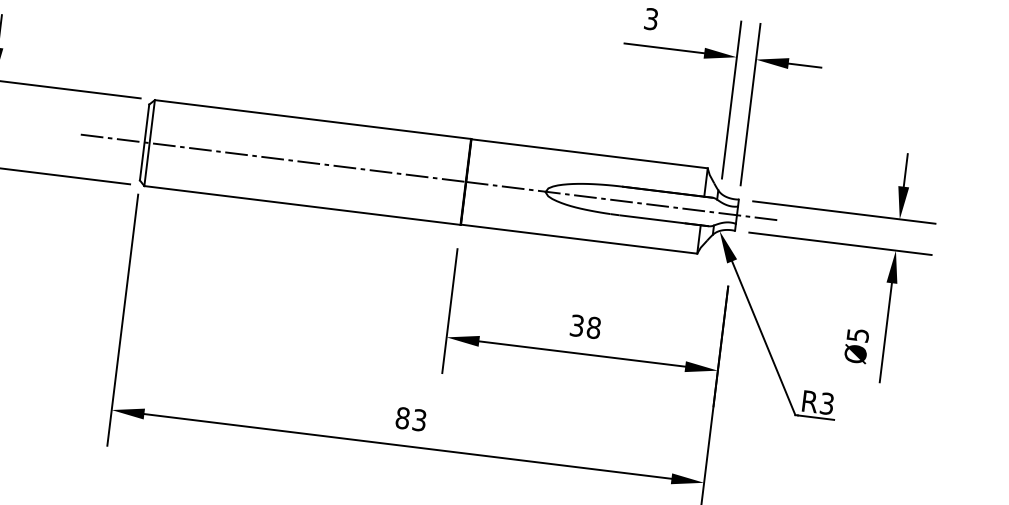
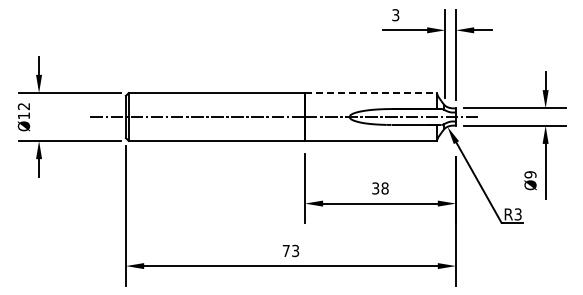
line: (588, 154) -> (370, 93), solid -> dashed
text: (858, 334) -> (530, 174), Ø5 -> Ø9
text: (401, 417) -> (285, 250), 83 -> 73

